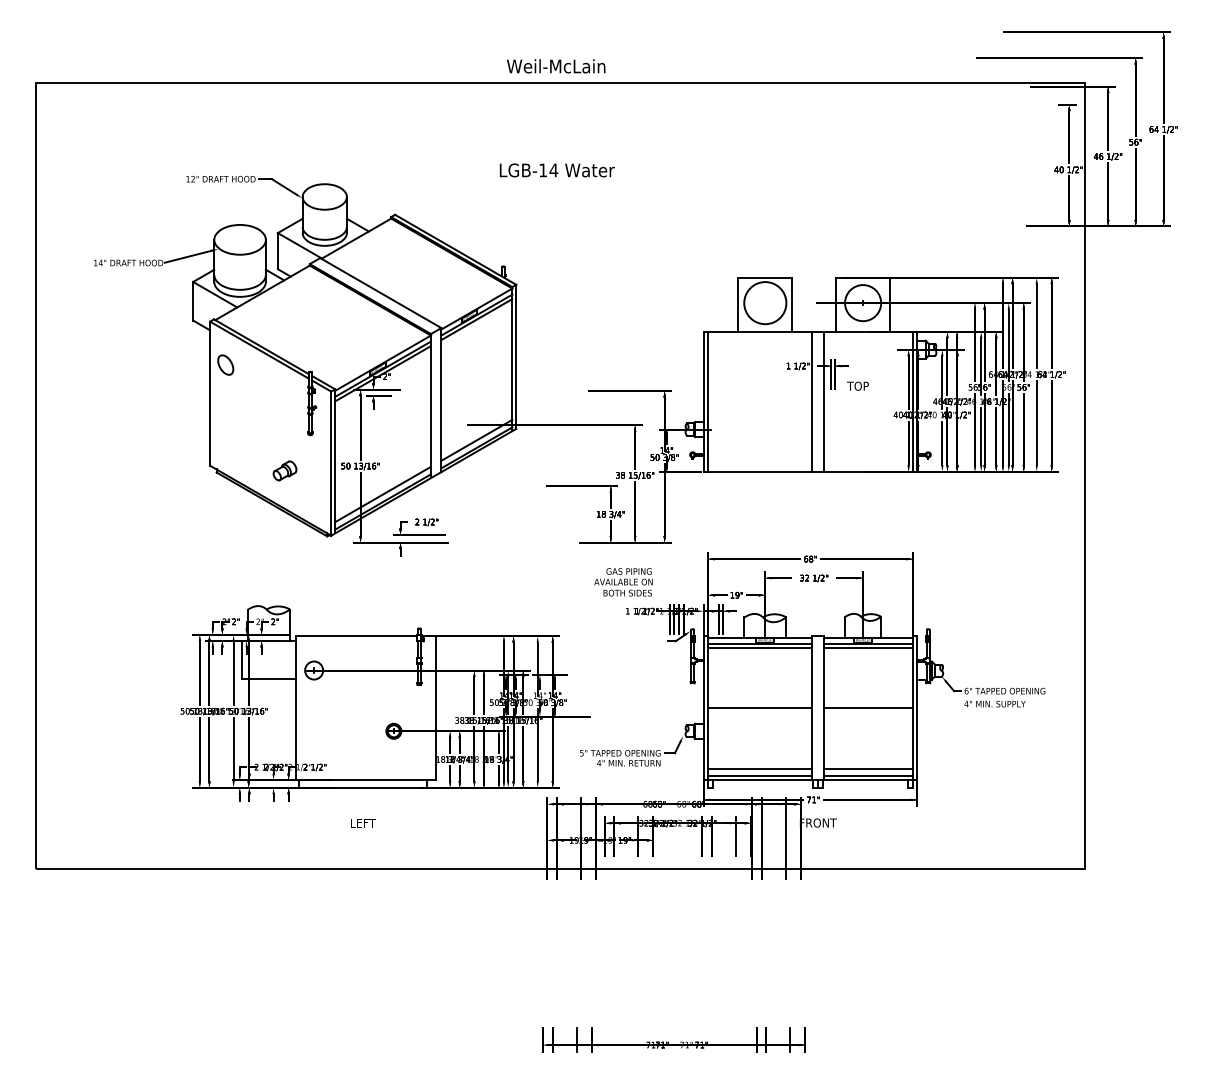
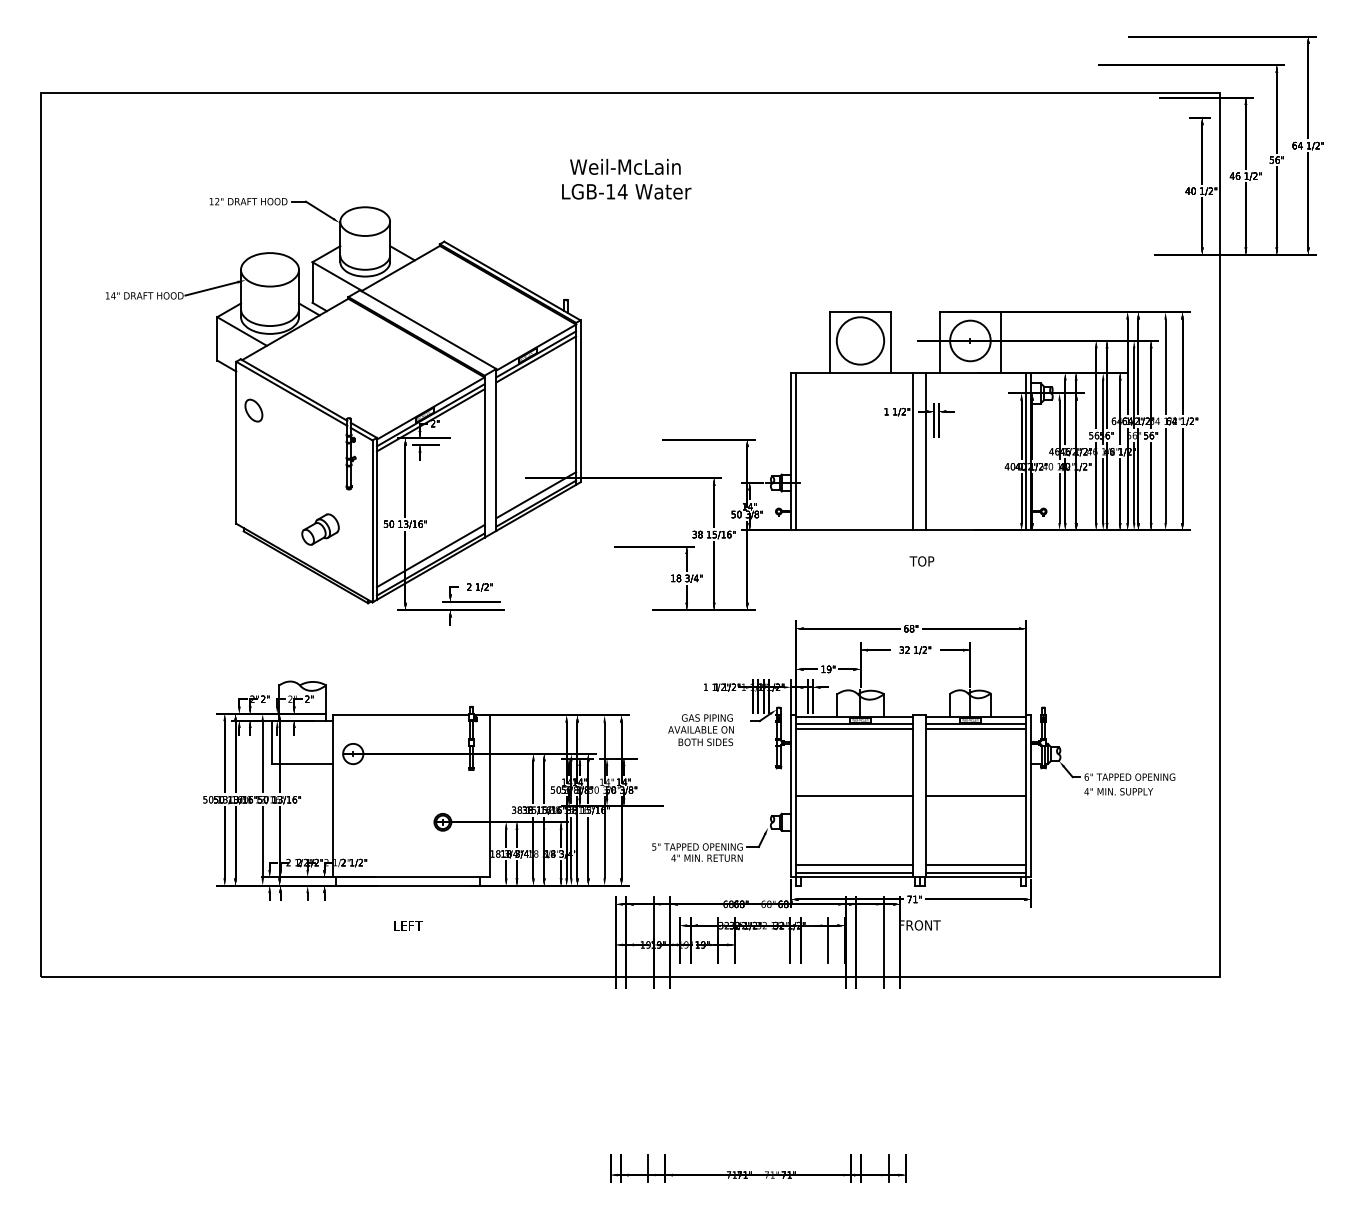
text: (556, 66) -> (625, 167), moved
text: (857, 385) -> (921, 560), moved
part: (284, 470) -> (319, 529), size x1.43
text: (623, 582) -> (701, 730), moved

